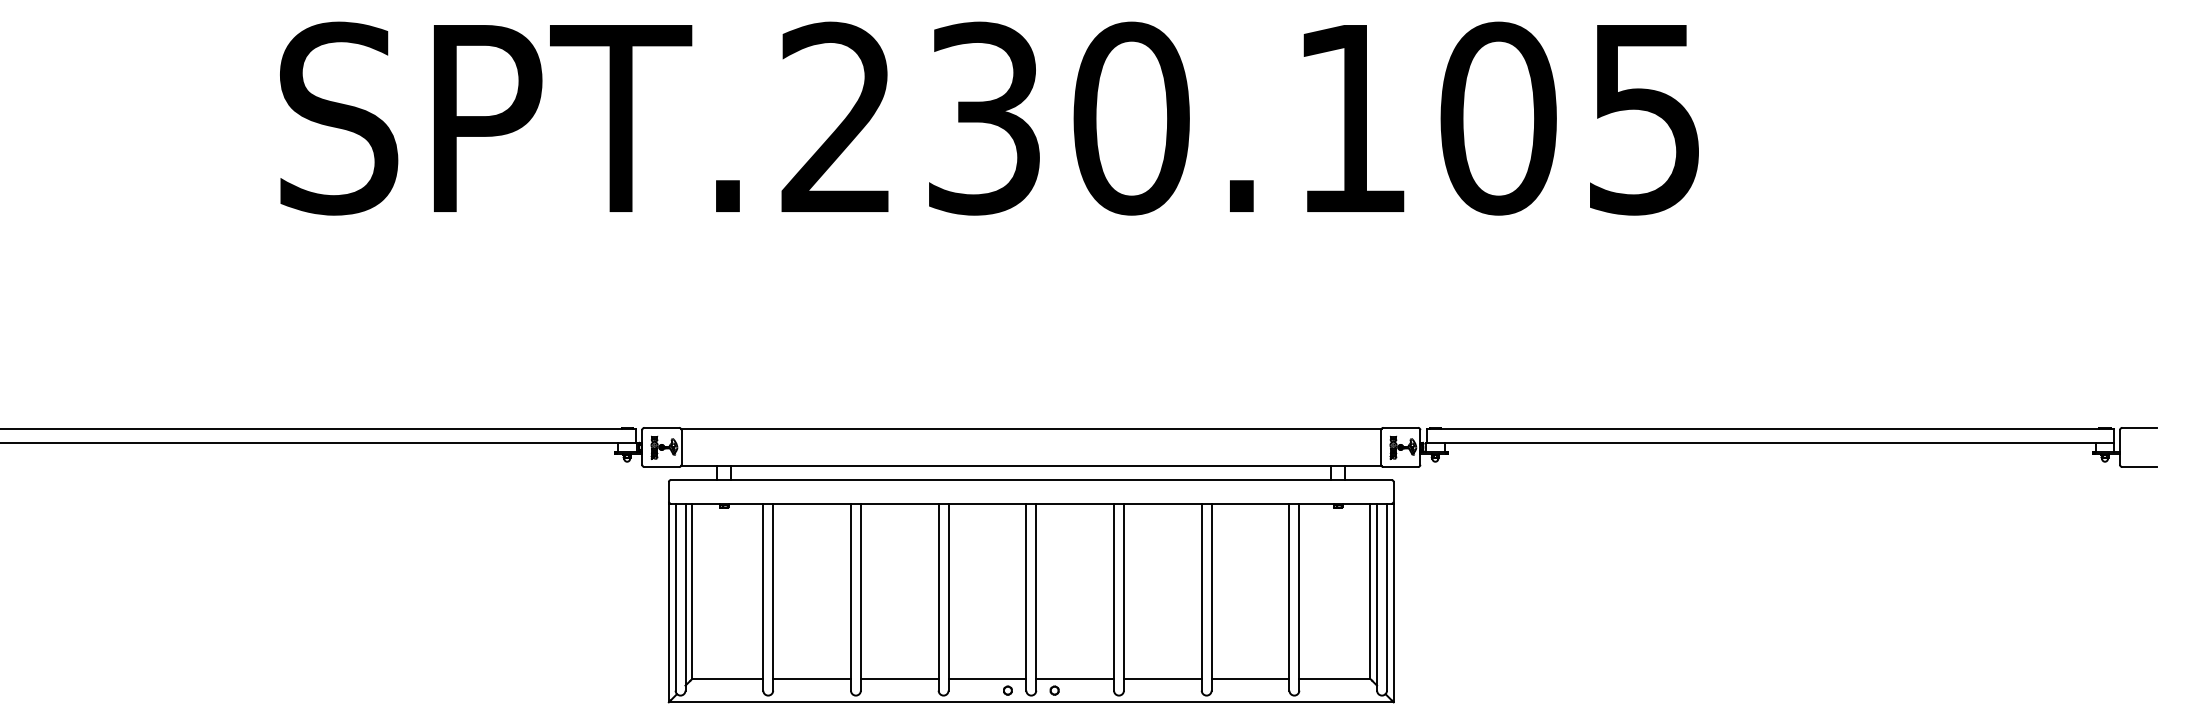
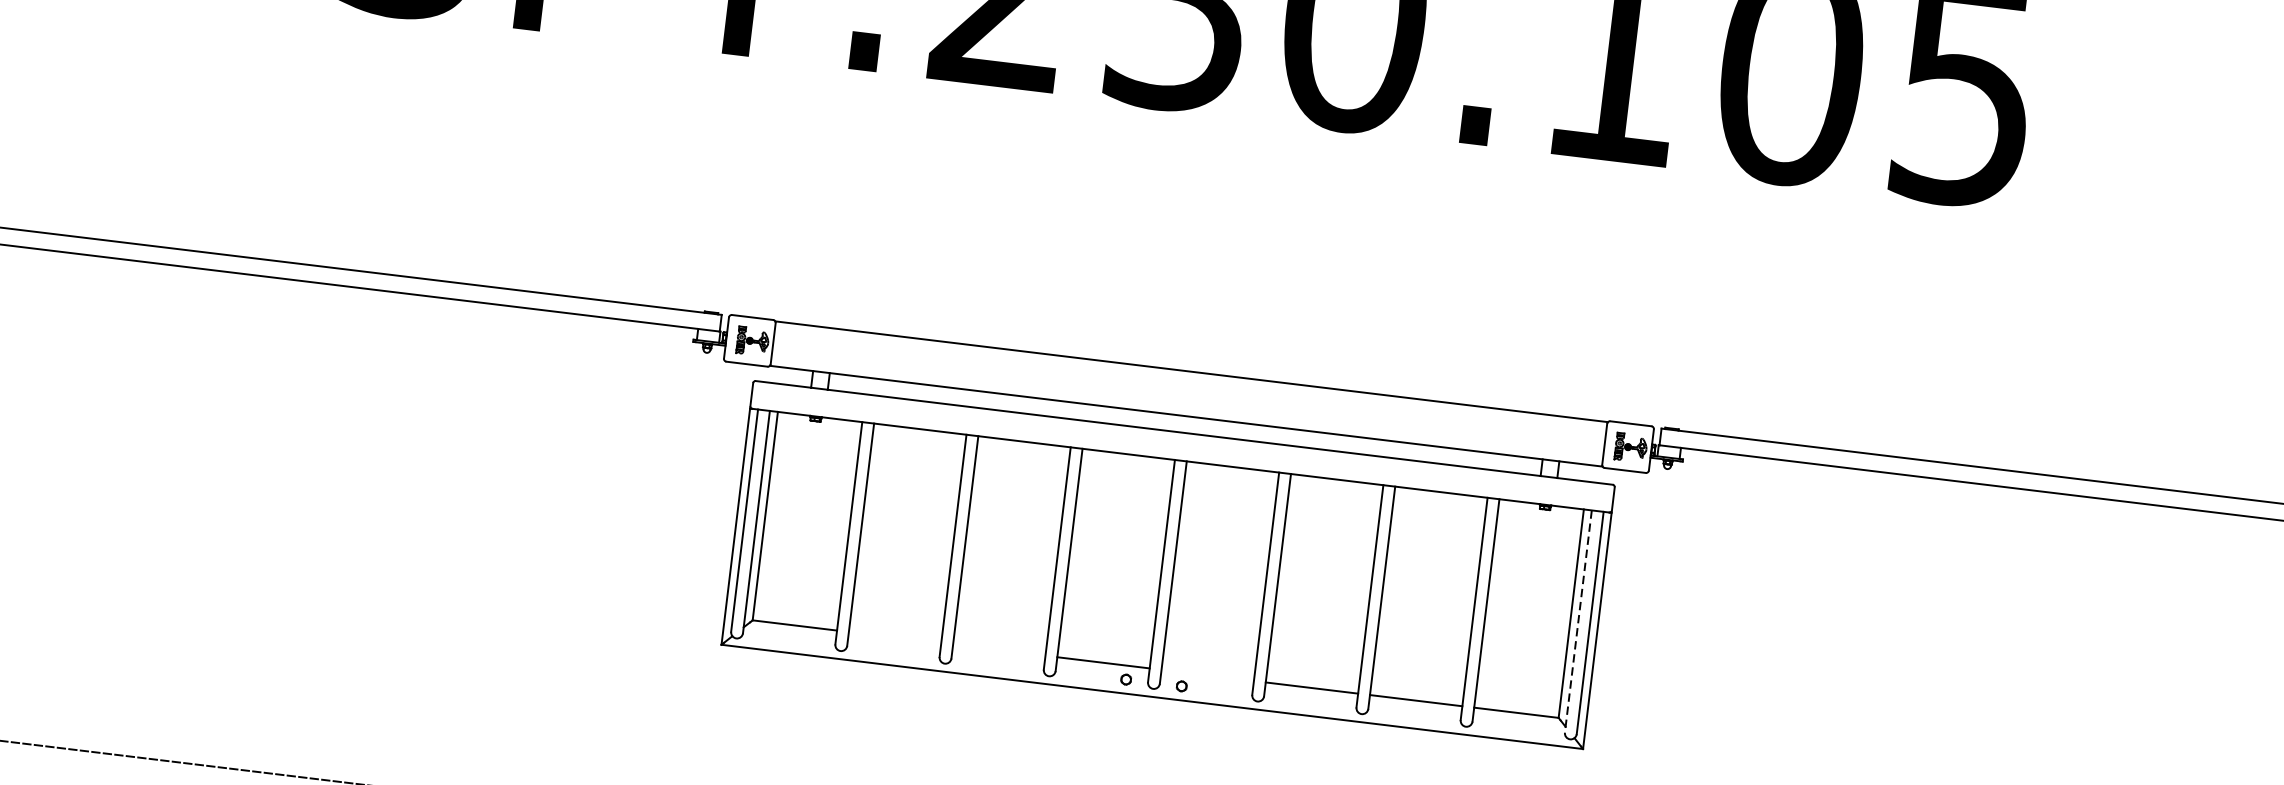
line: (1377, 597) -> (1578, 622), solid -> dashed
line: (811, 678) -> (894, 636), removed
line: (899, 678) -> (999, 649), removed
line: (1074, 678) -> (1207, 674), removed

